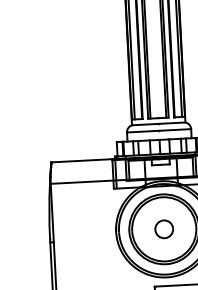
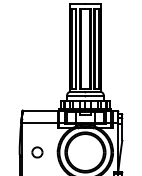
part: (164, 229) -> (37, 152), moved

